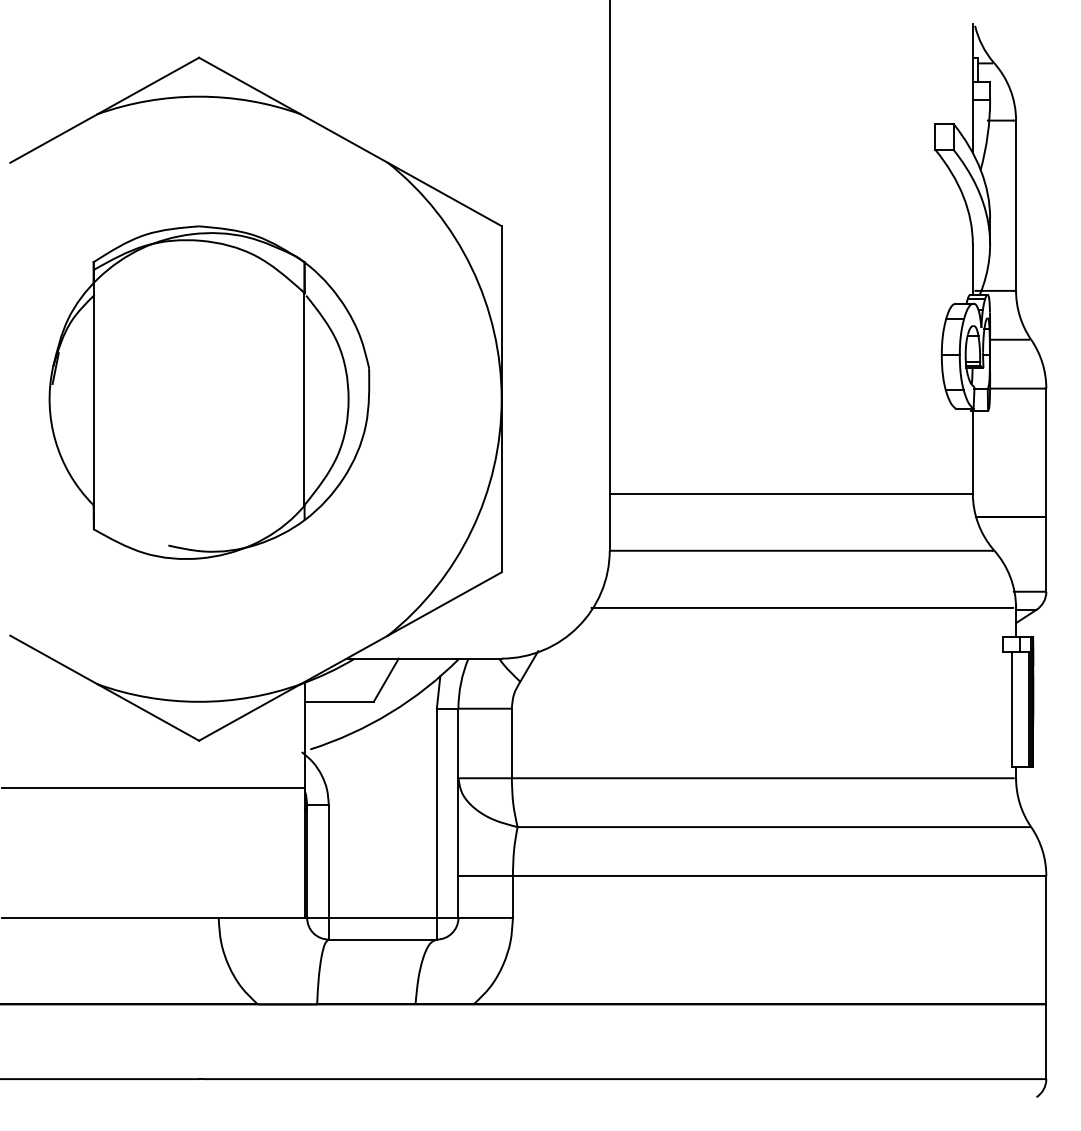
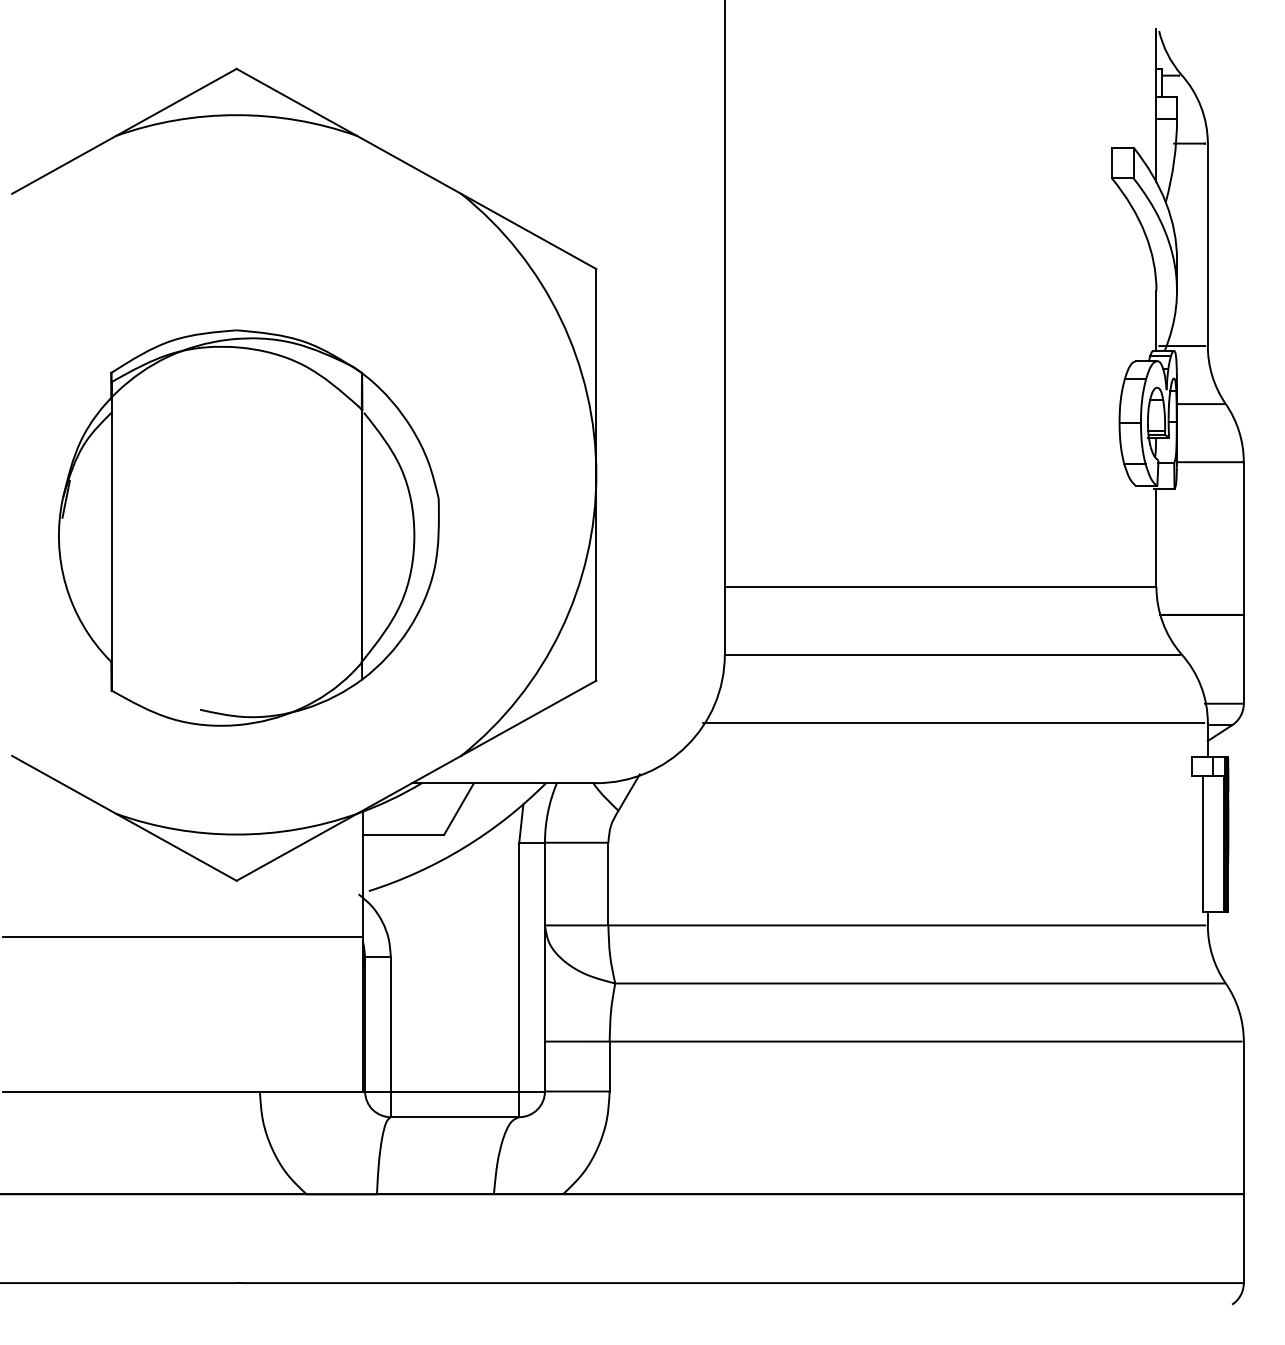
part: (209, 392) -> (248, 527), moved

